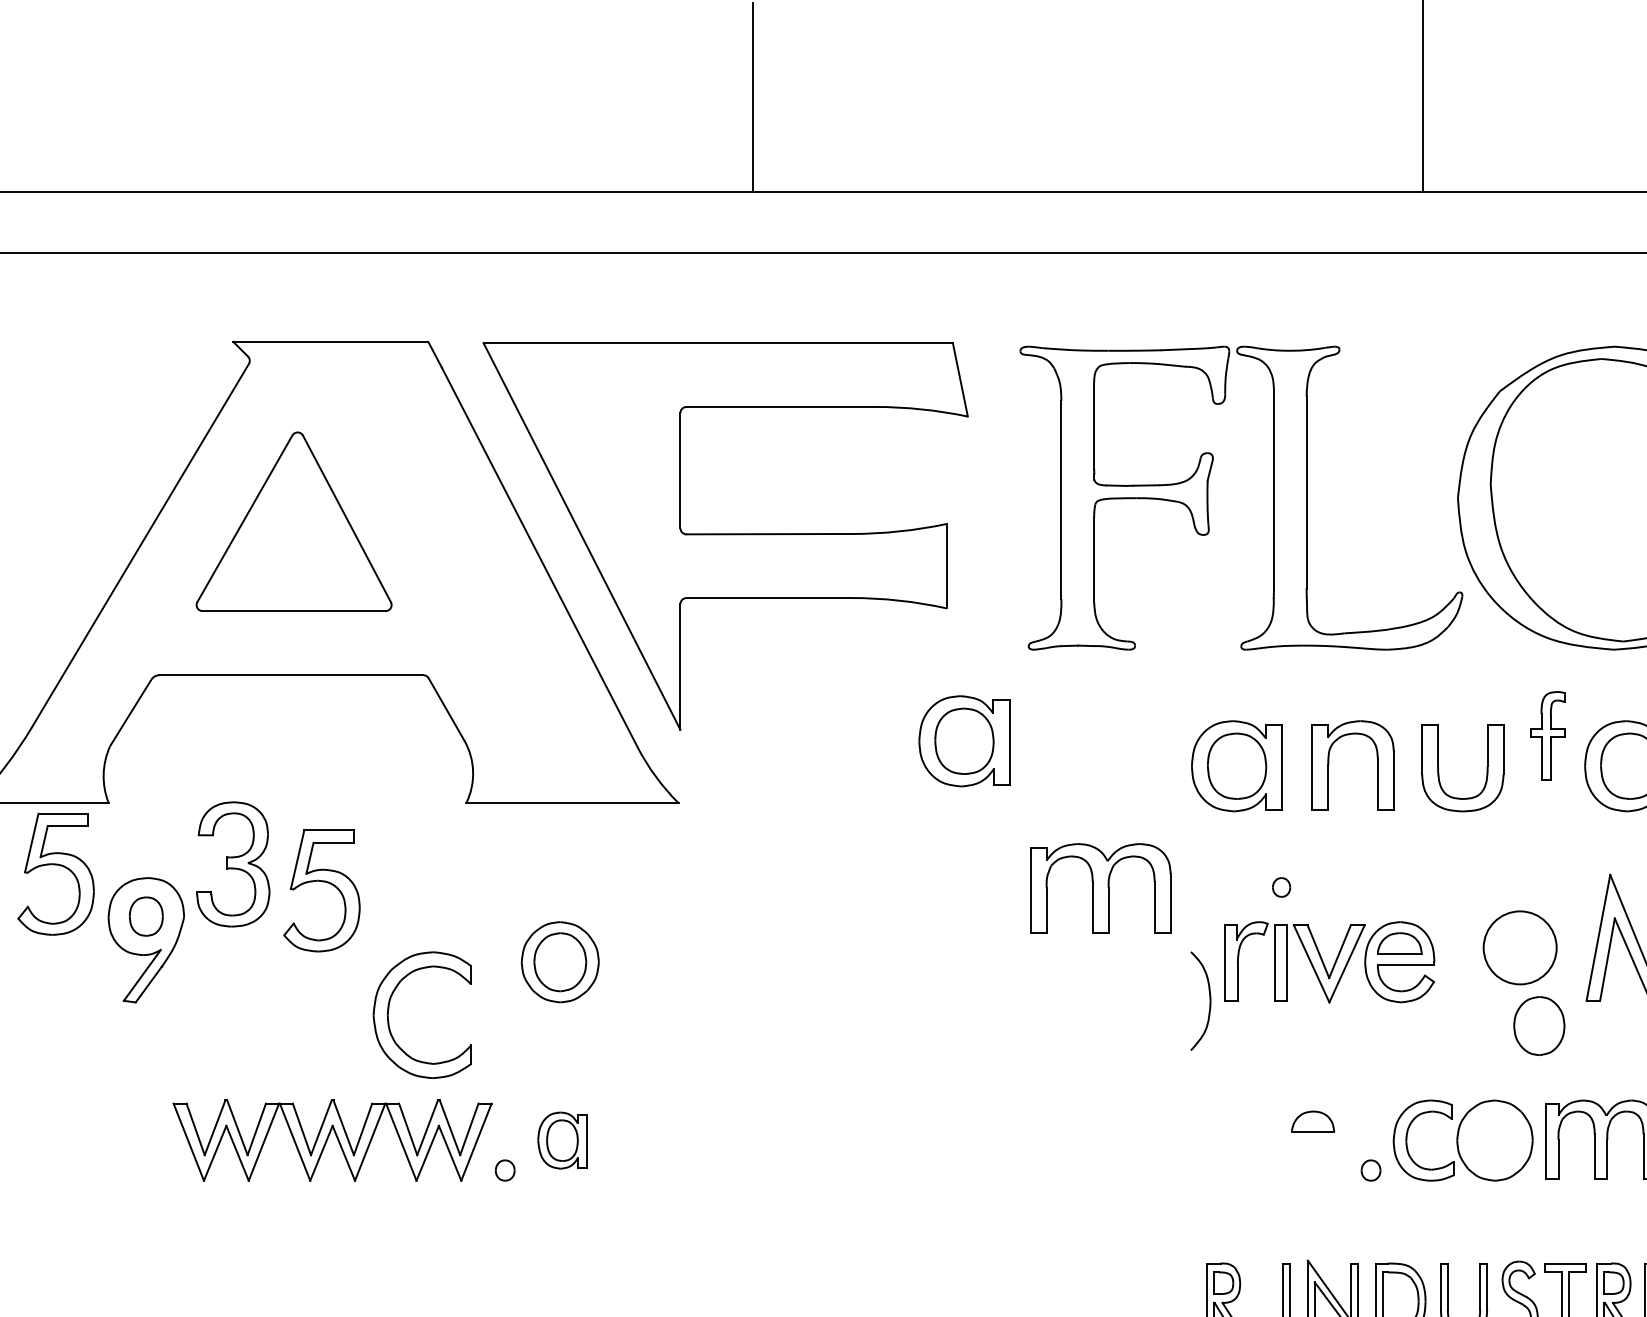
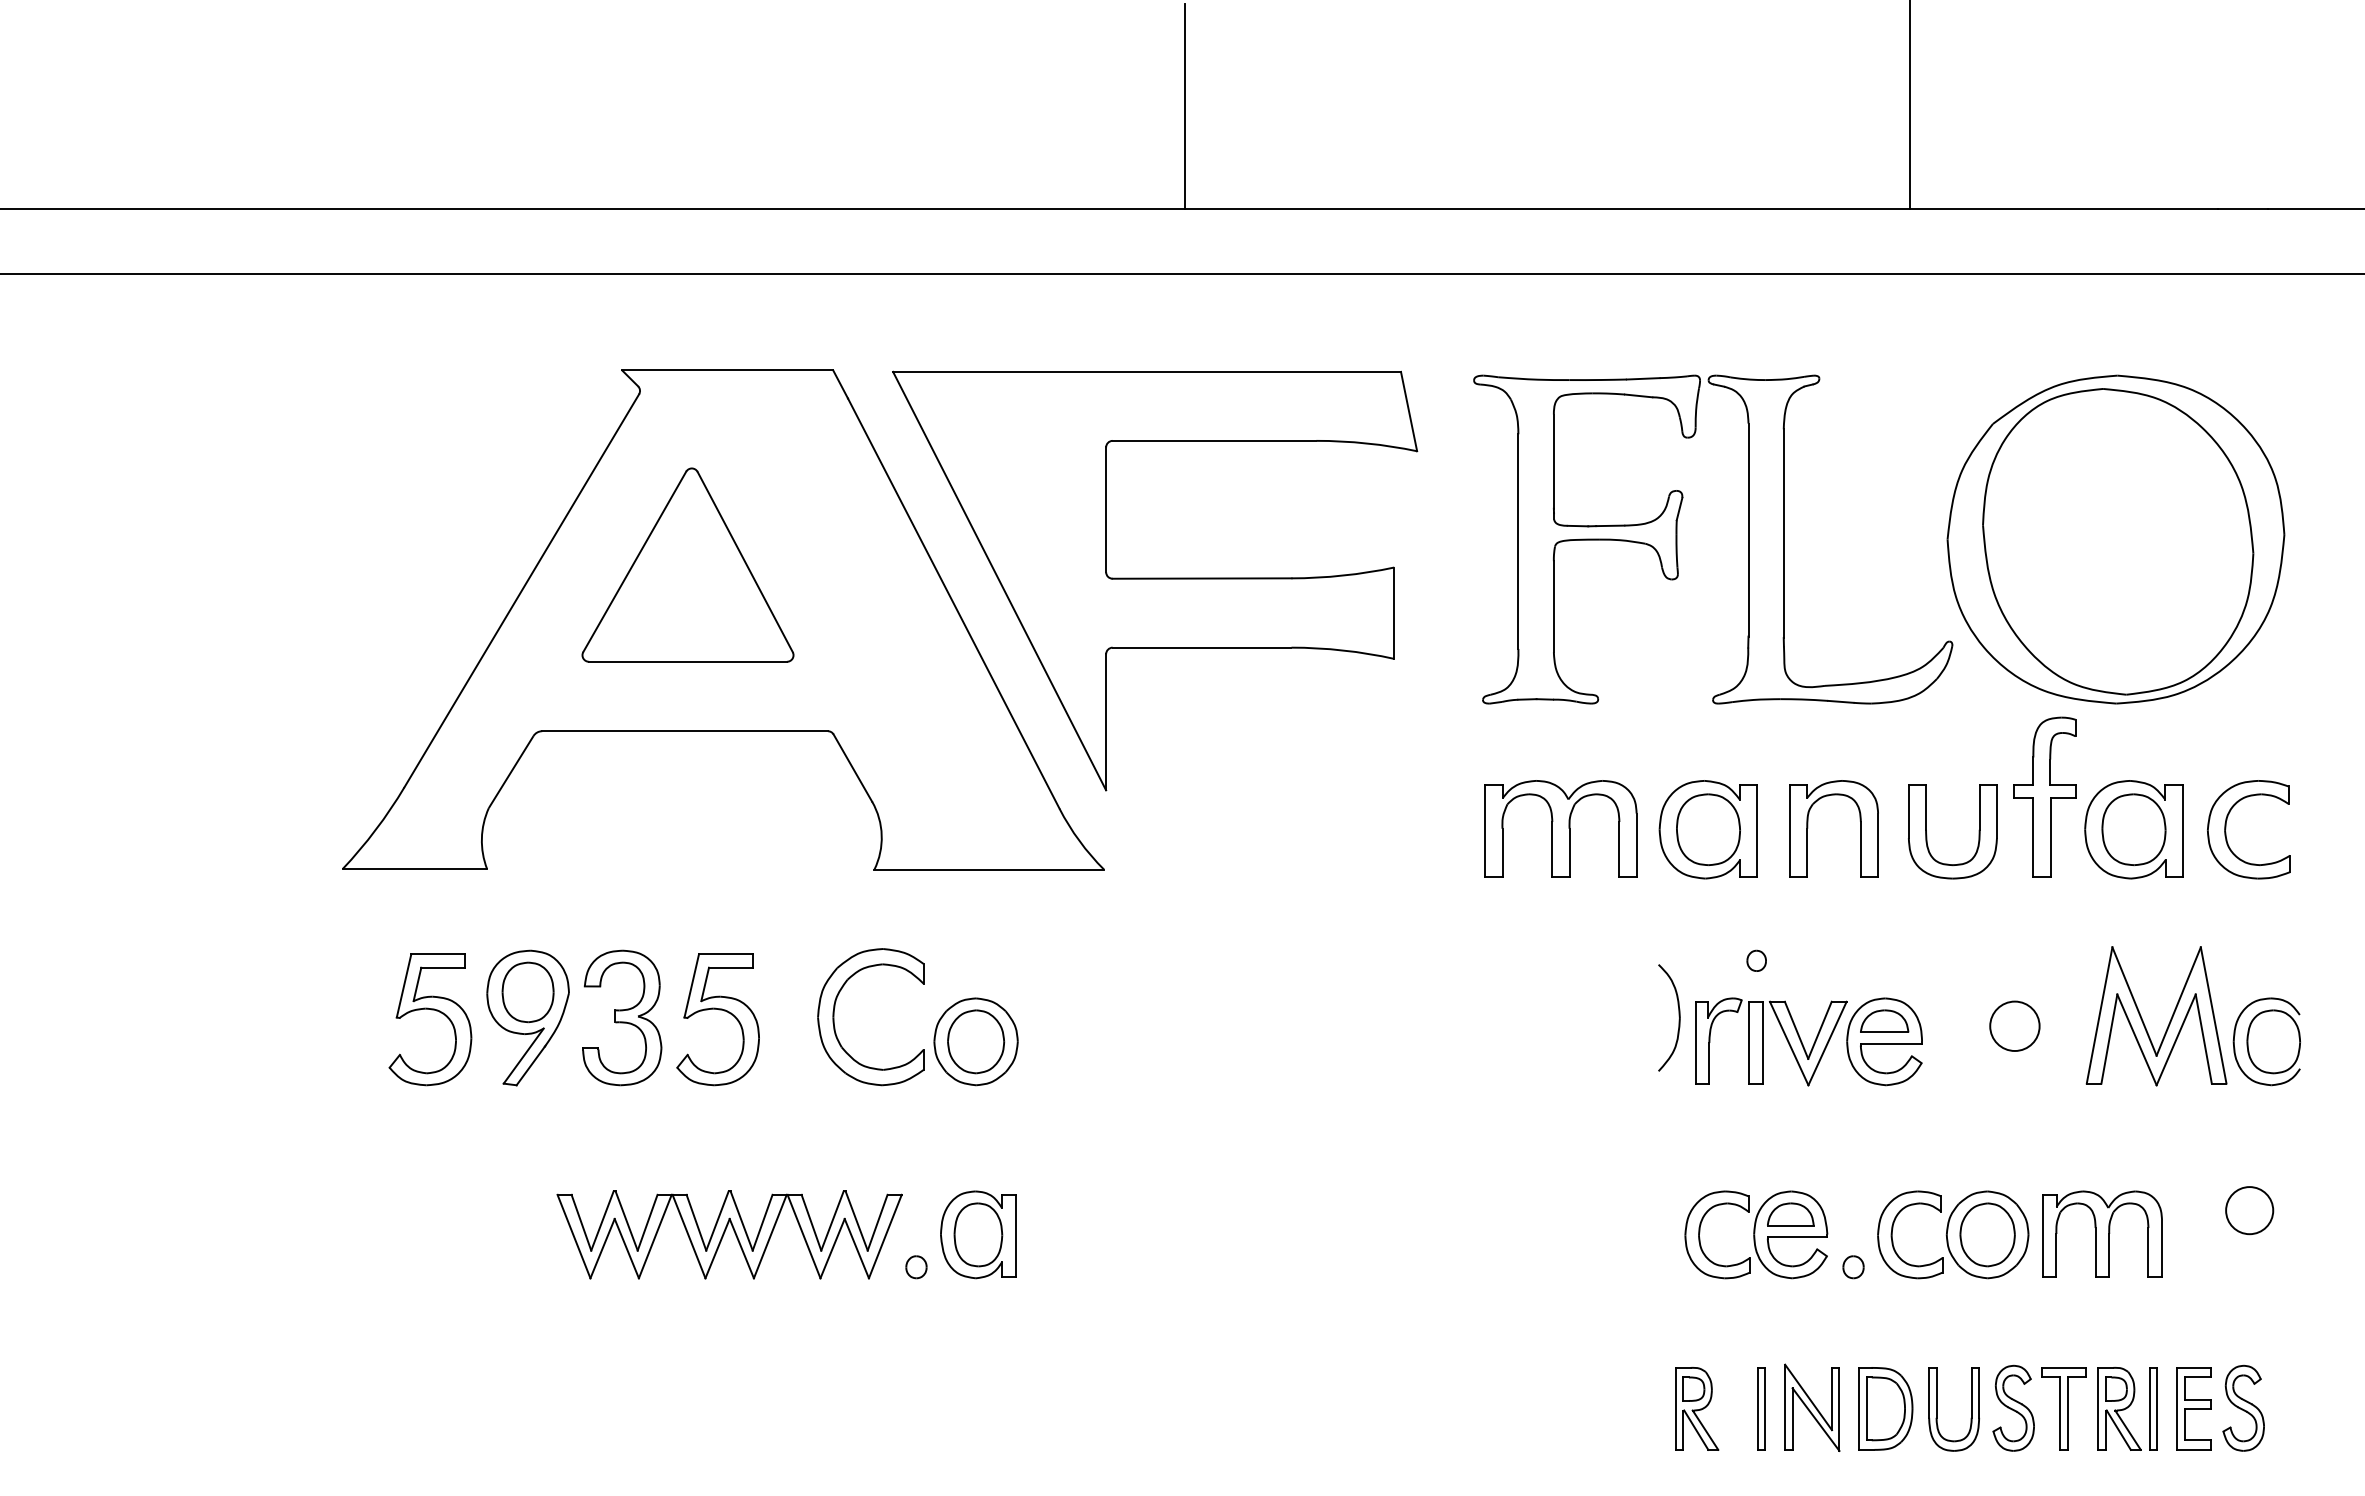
part: (1547, 735) -> (2044, 796), size x1.67
part: (963, 741) -> (1412, 802), removed
part: (233, 863) -> (622, 1017), moved
part: (57, 865) -> (431, 1010), moved
part: (323, 882) -> (719, 1010), moved
part: (1100, 888) -> (1560, 828), moved
part: (145, 916) -> (527, 992), size x1.43
circle: (1519, 948) -> (2014, 1026), size x0.62
part: (1209, 999) -> (1678, 1016), moved
part: (388, 1015) -> (834, 1017), moved
part: (1539, 1025) -> (1987, 1234), moved
part: (562, 1140) -> (978, 1234), size x1.43
part: (1281, 1140) -> (1756, 1234), added

